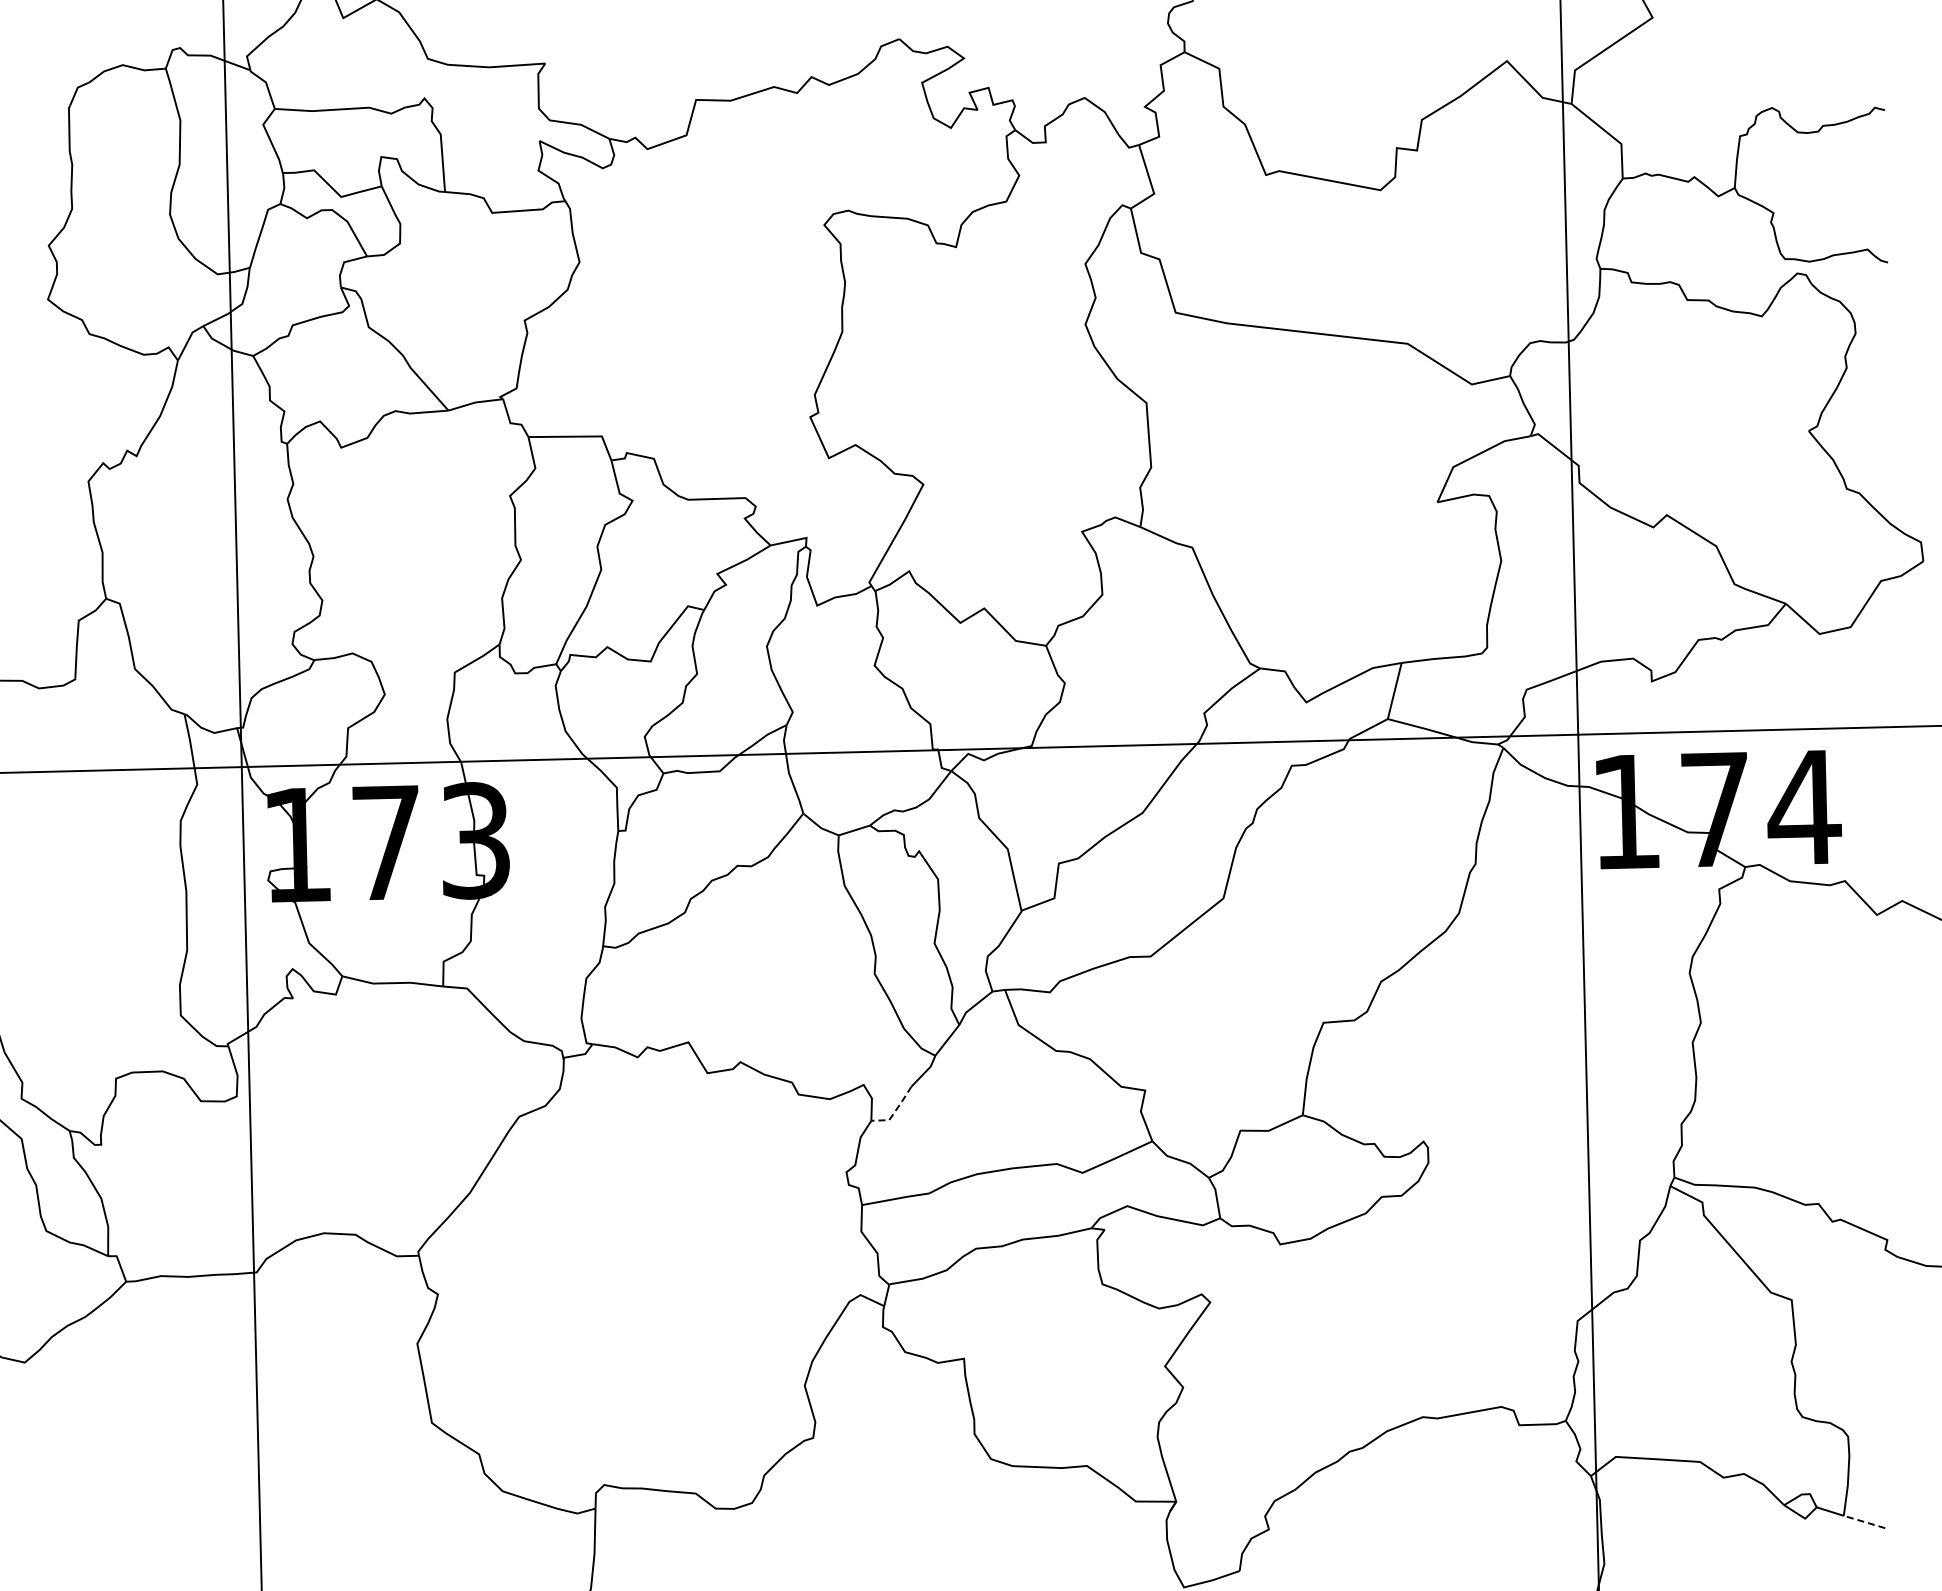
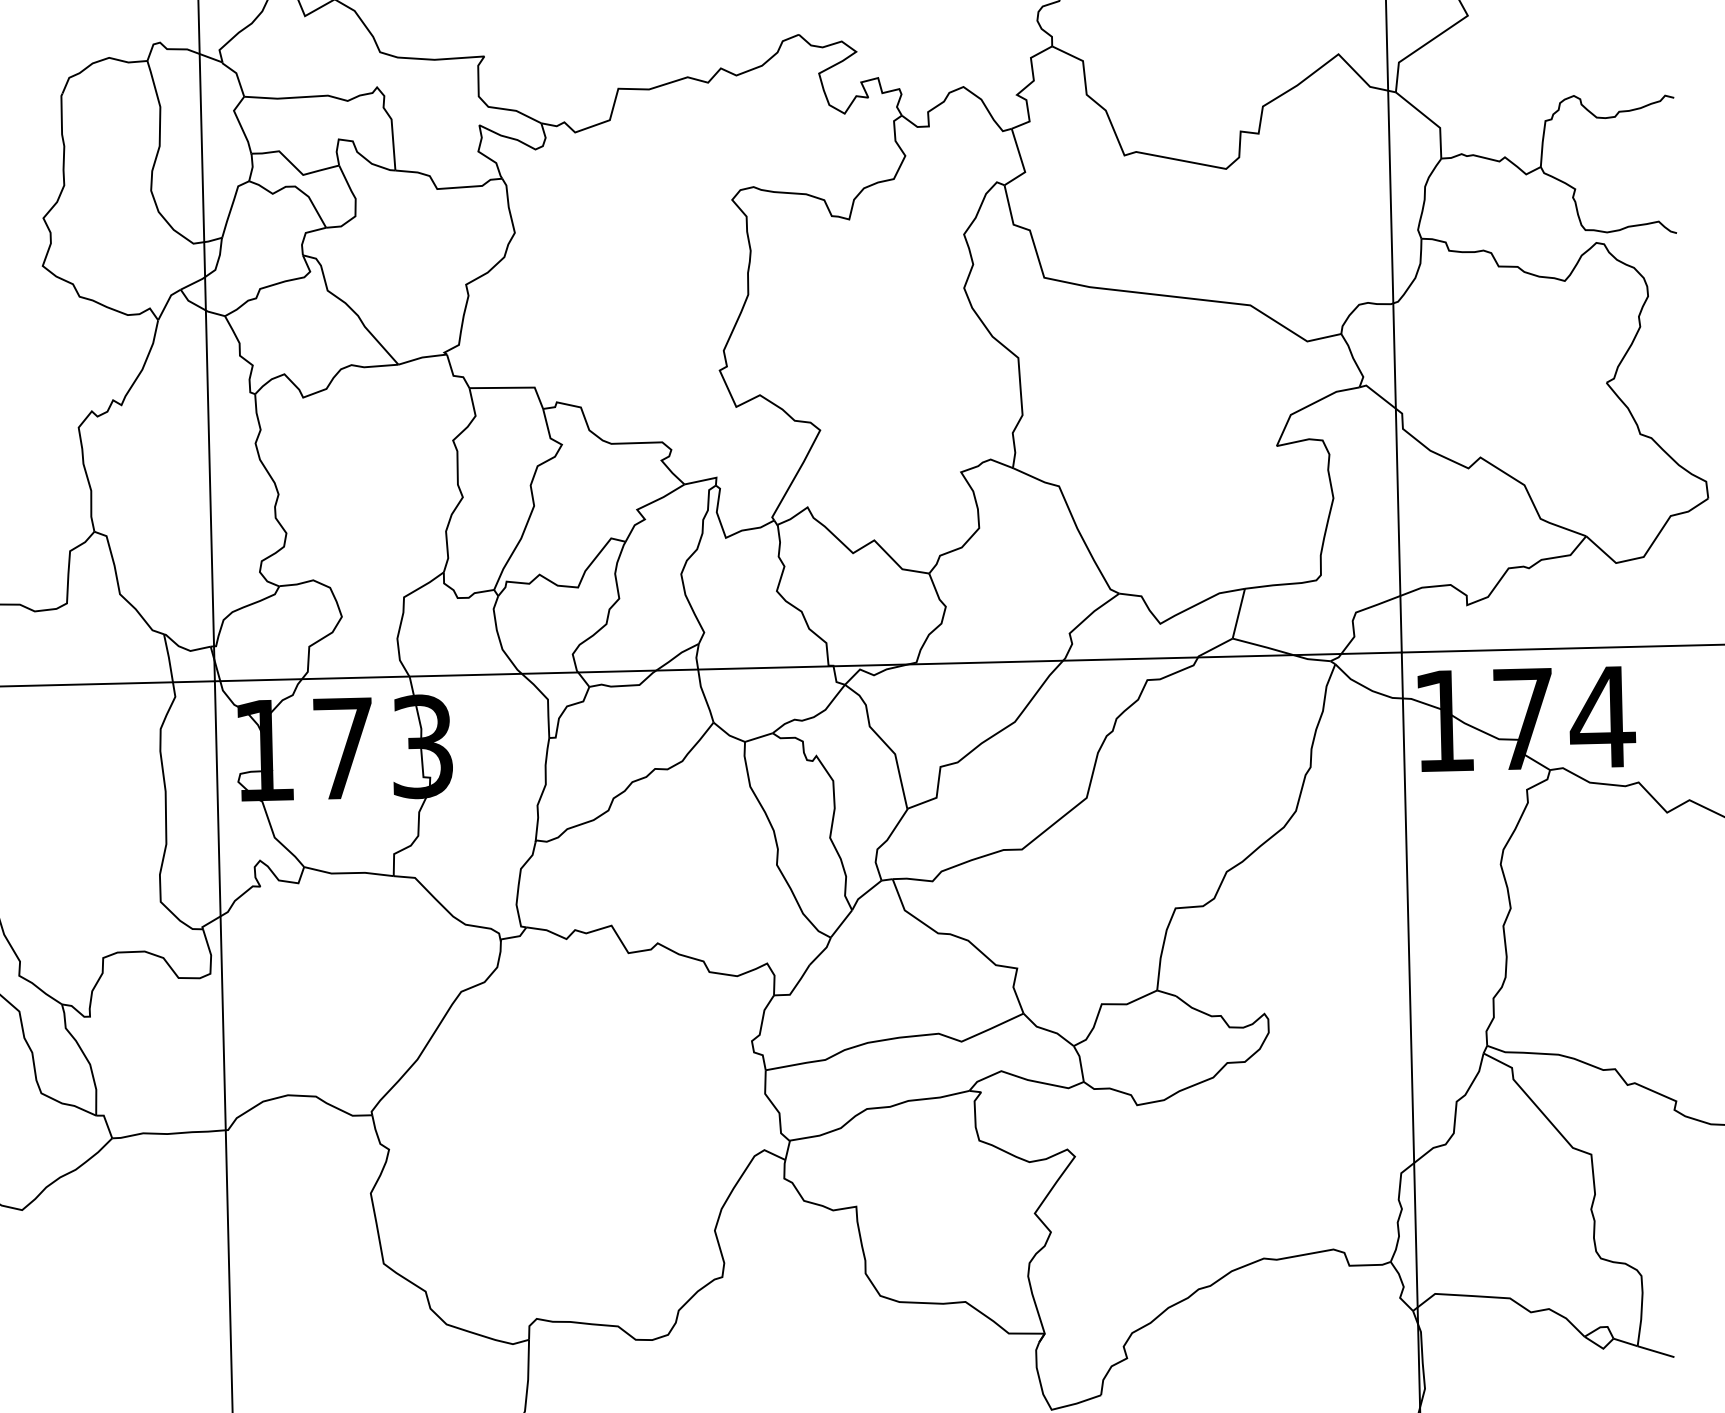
line: (895, 1111) -> (795, 987), dashed -> solid
line: (1864, 1522) -> (1656, 1352), dashed -> solid

